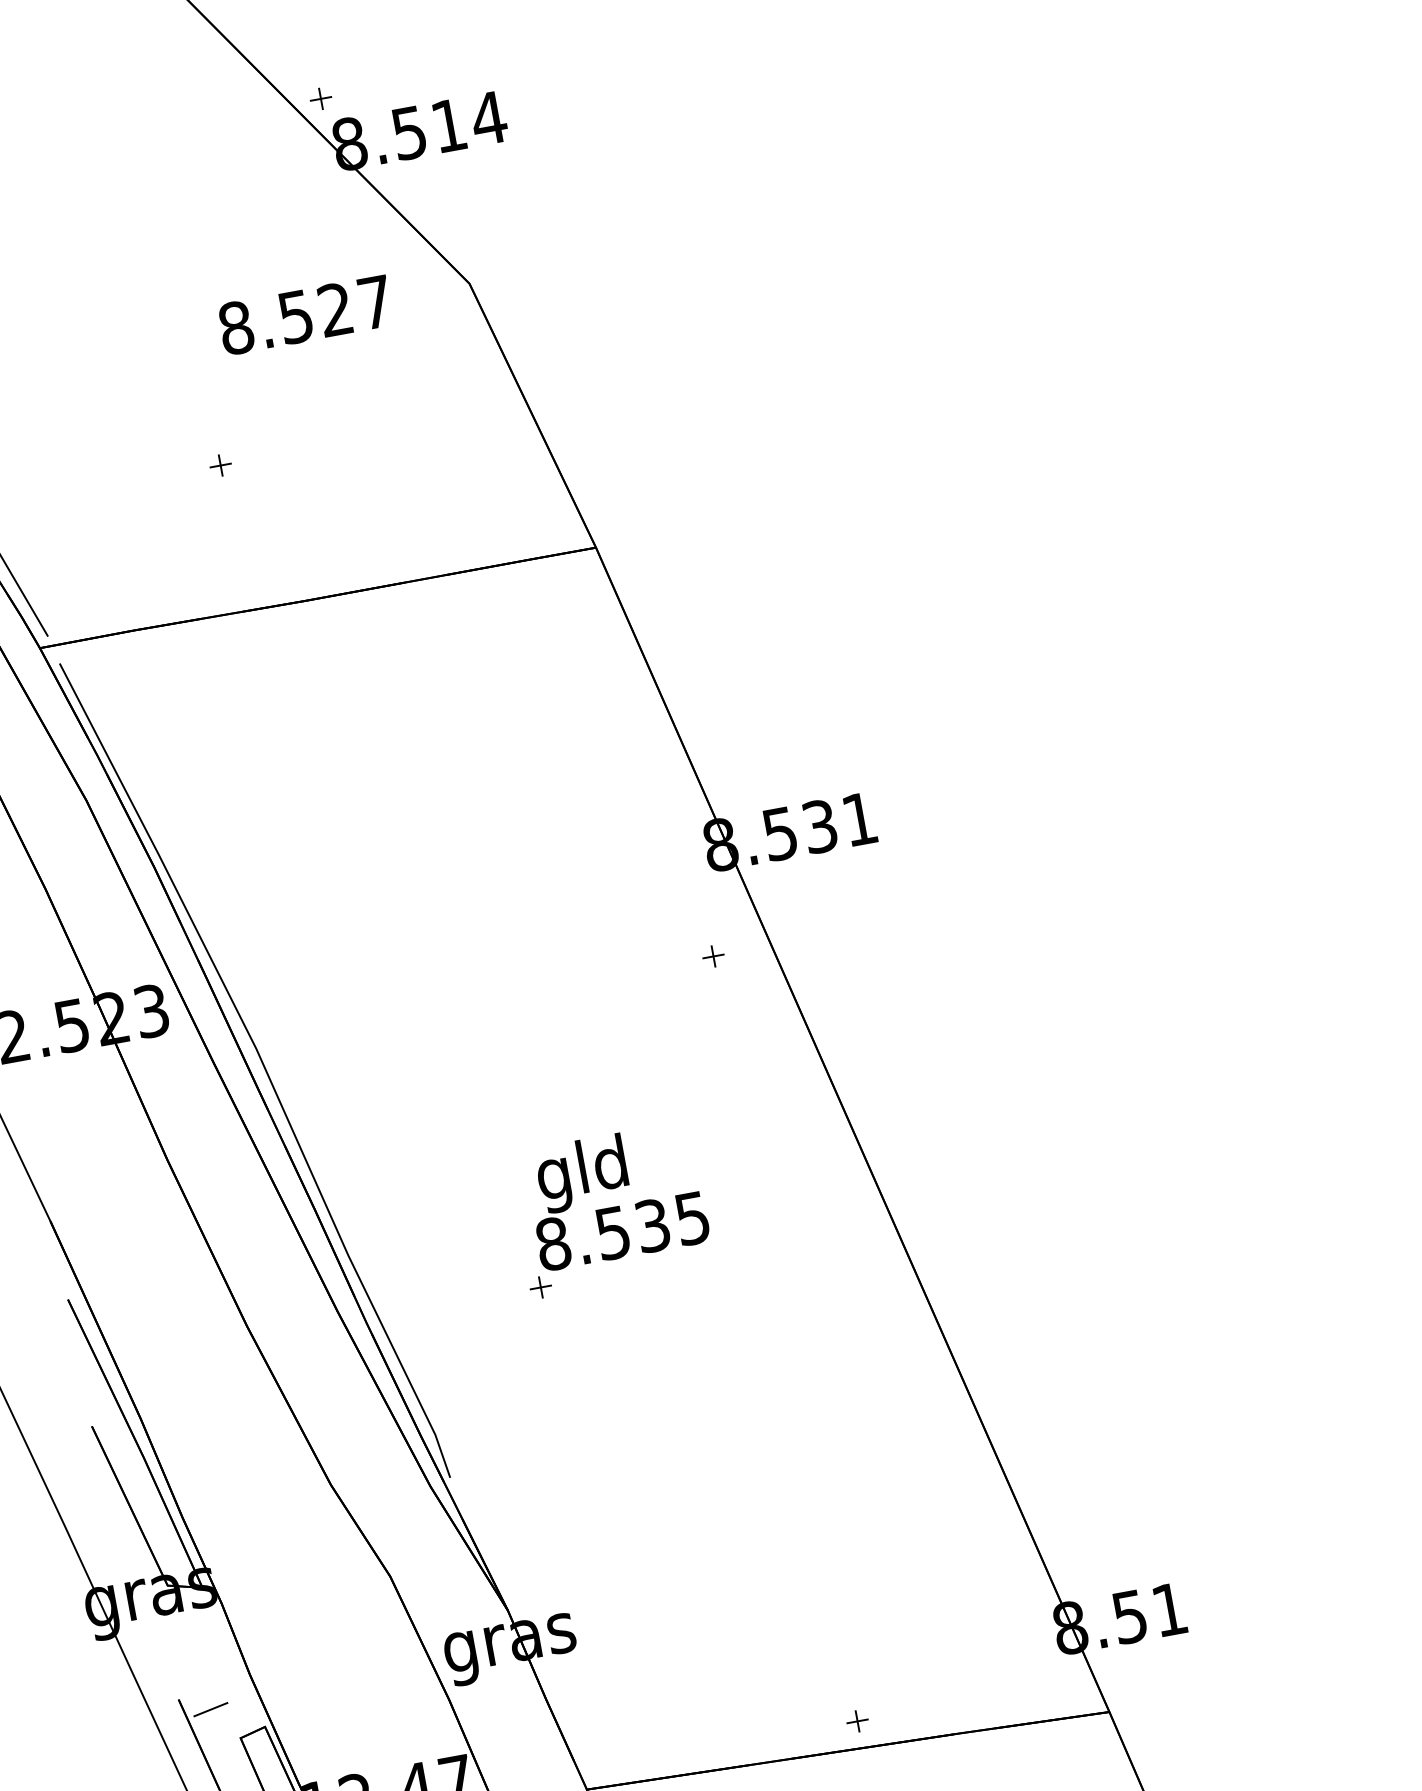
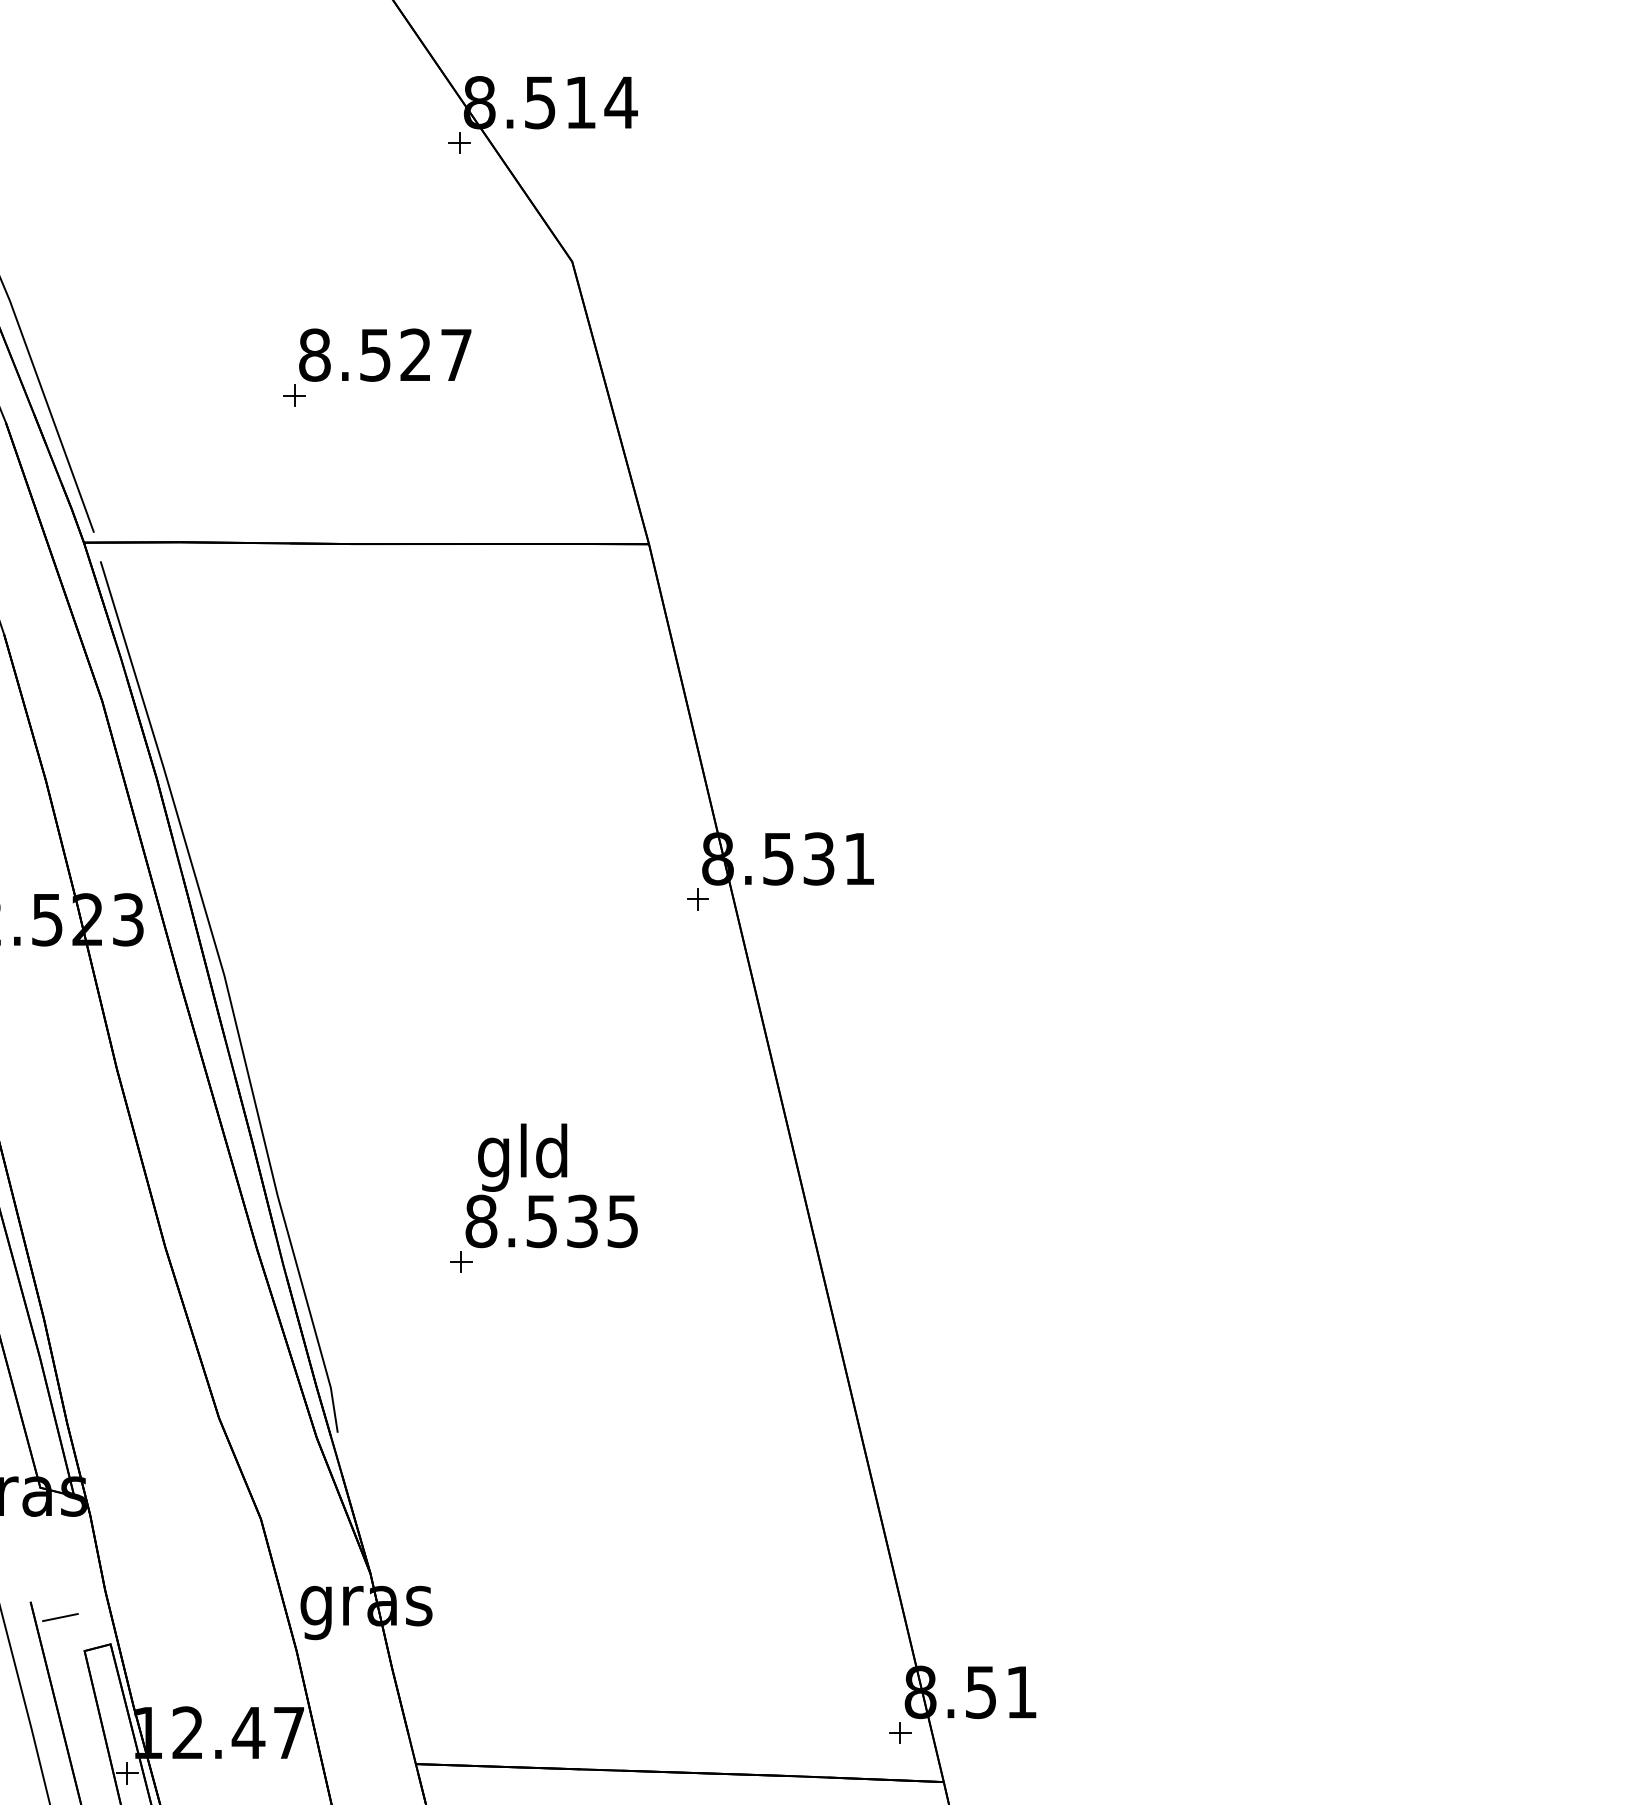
part: (320, 98) -> (459, 142), moved
text: (305, 314) -> (385, 354), moved
part: (713, 956) -> (697, 899), moved
part: (857, 1721) -> (900, 1732), moved

